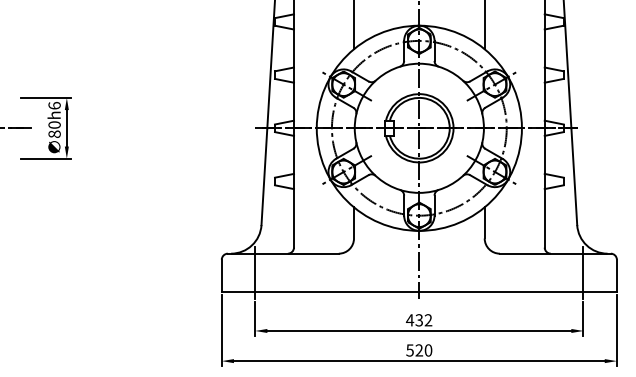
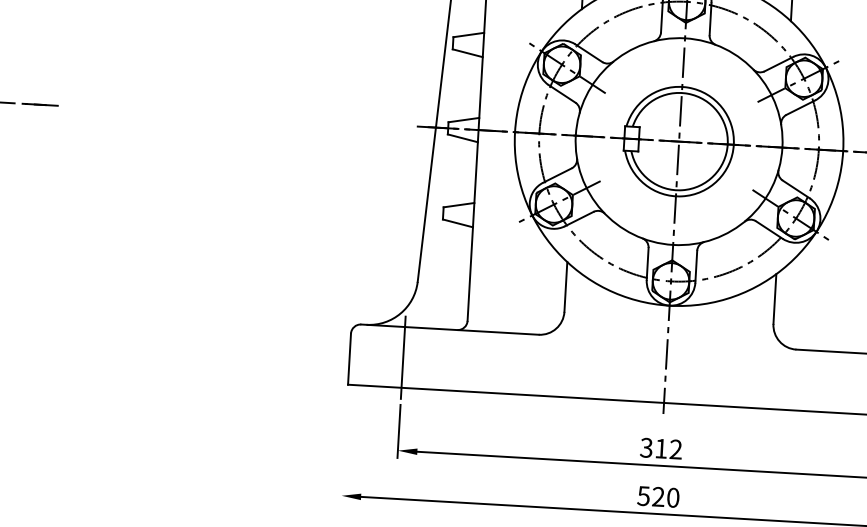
part: (45, 128) -> (81, 107), removed
text: (413, 320) -> (652, 448), 432 -> 312
line: (221, 330) -> (344, 446), removed

